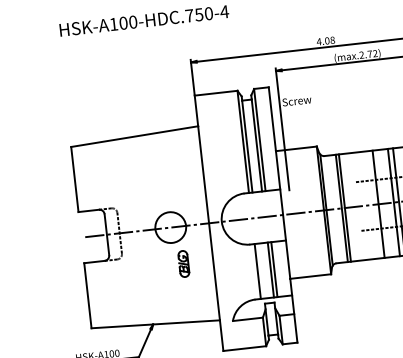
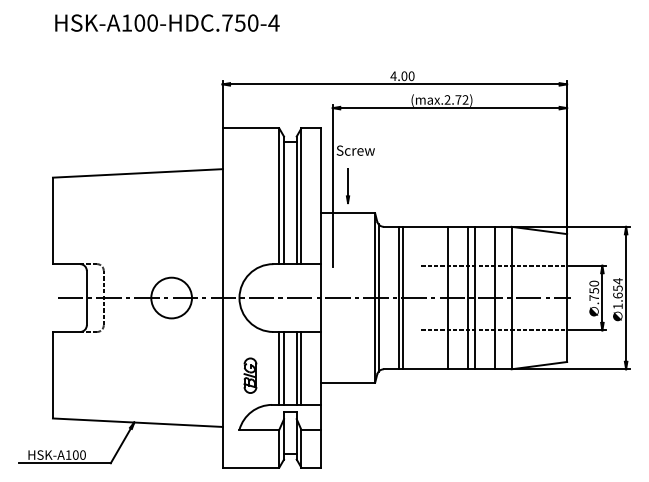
text: (332, 40) -> (411, 76), 4.08 -> 4.00
part: (293, 128) -> (347, 186), added
part: (183, 263) -> (250, 375), moved
line: (261, 270) -> (284, 367), added

